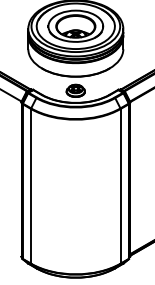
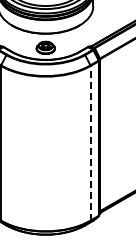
line: (120, 185) -> (90, 142), solid -> dashed

